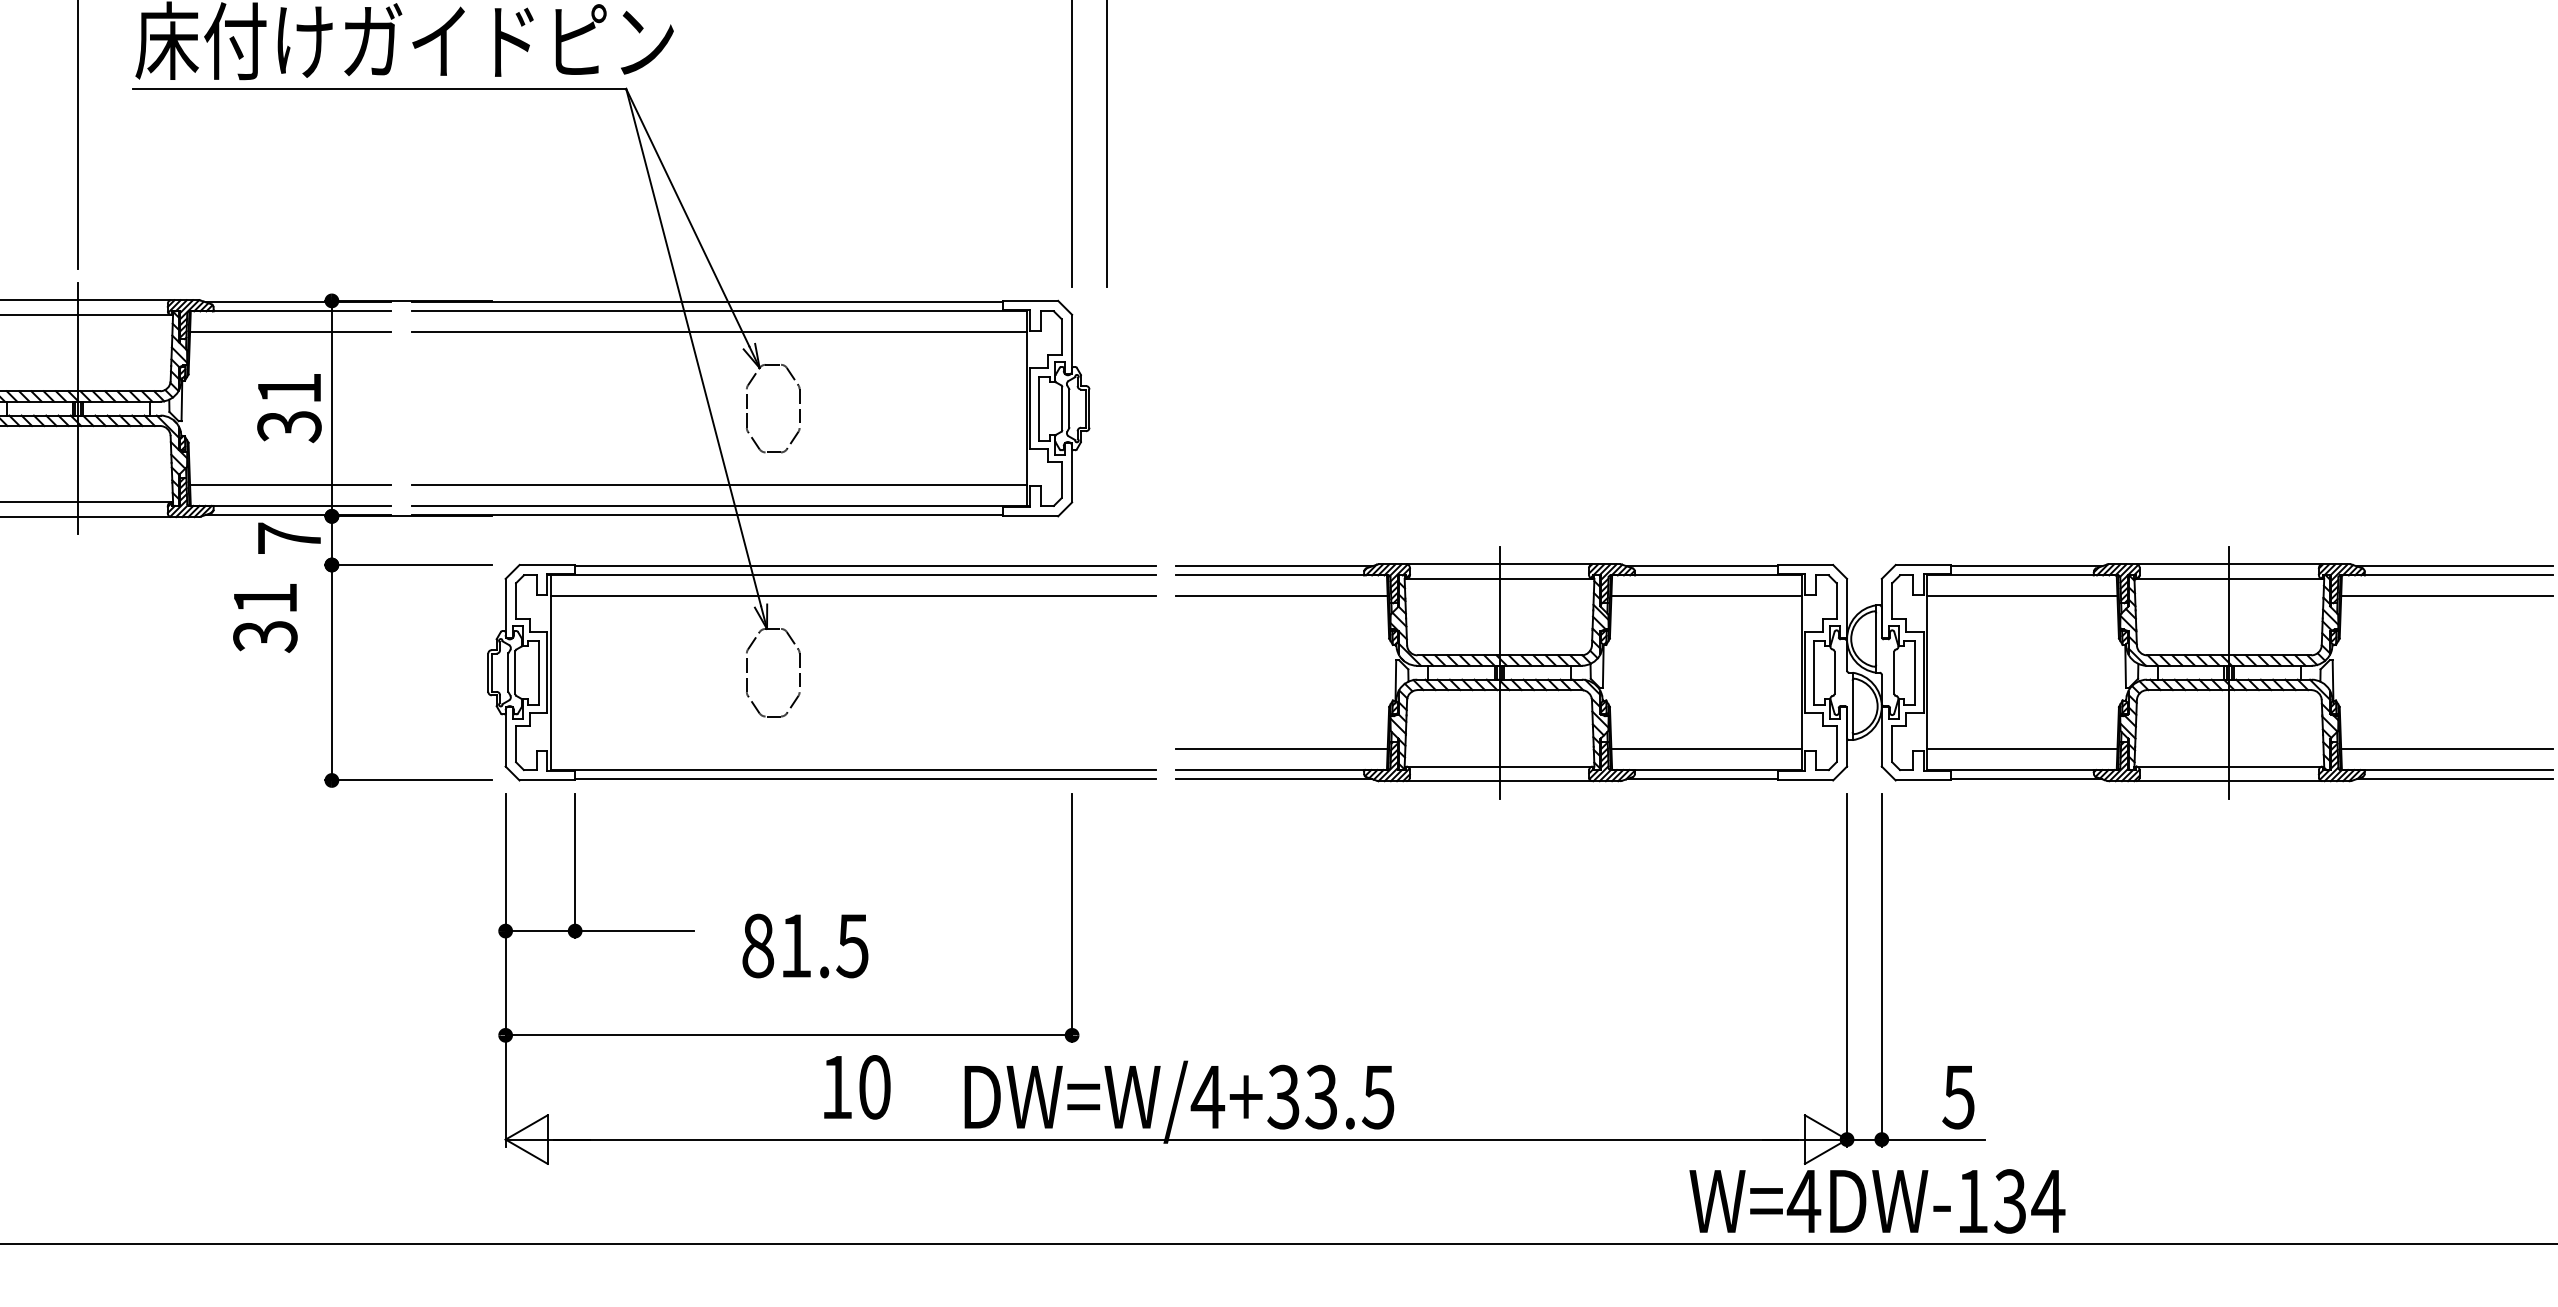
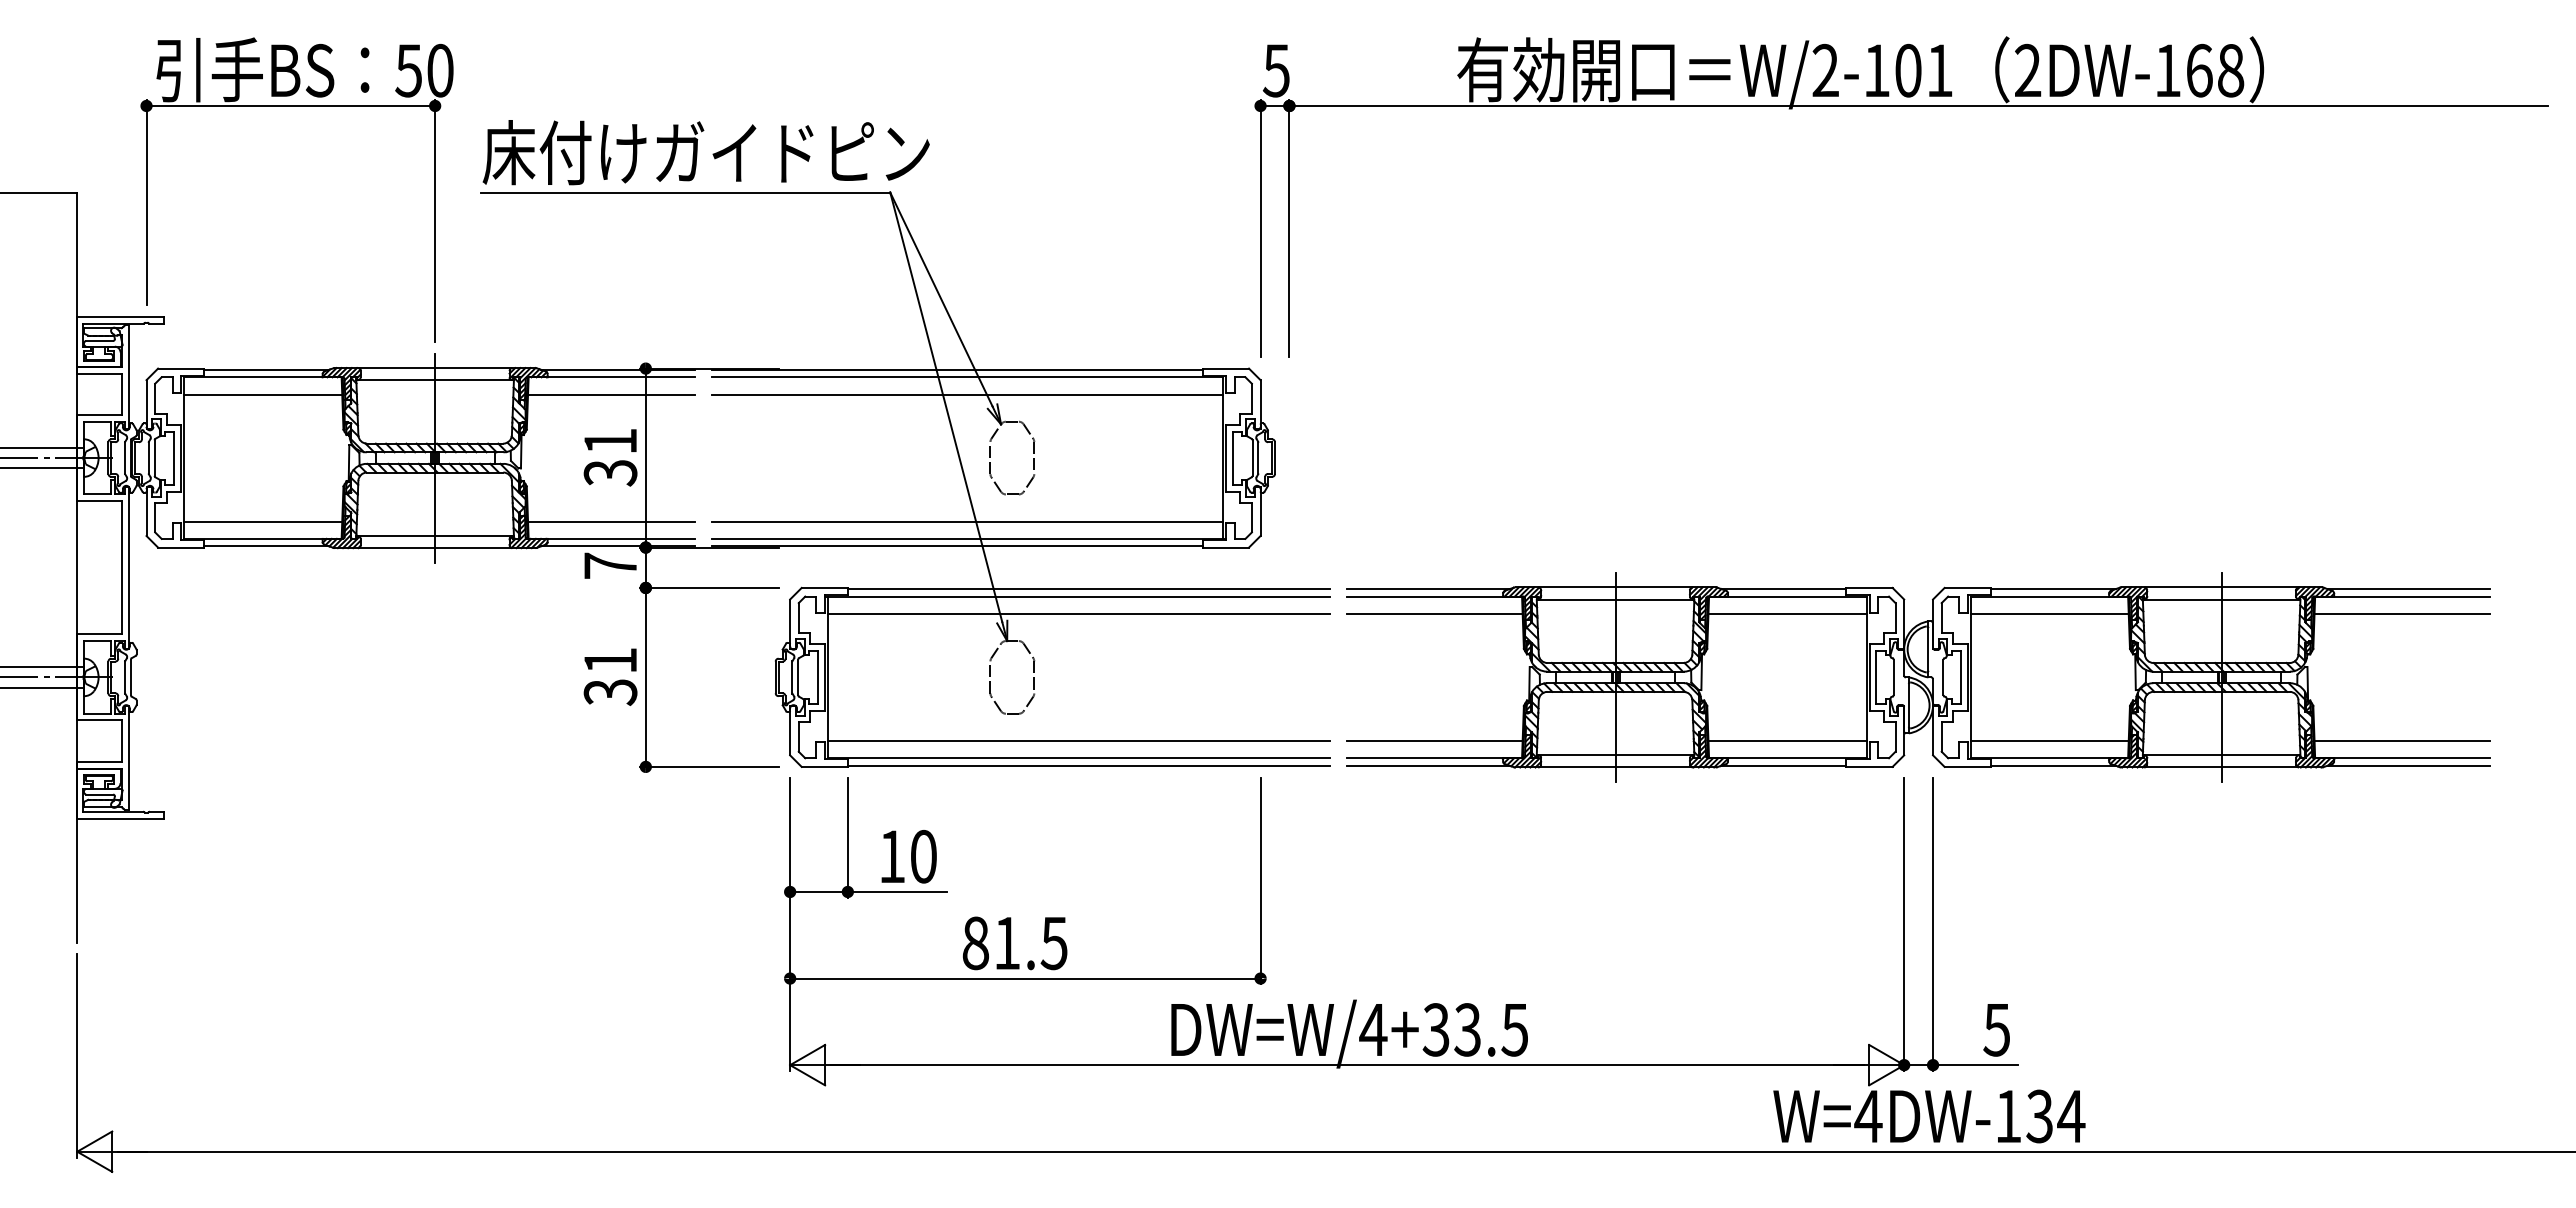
text: (265, 617) -> (610, 676), moved
line: (852, 748) -> (1078, 740), added
text: (804, 946) -> (1014, 943), moved
text: (856, 1087) -> (908, 856), moved

